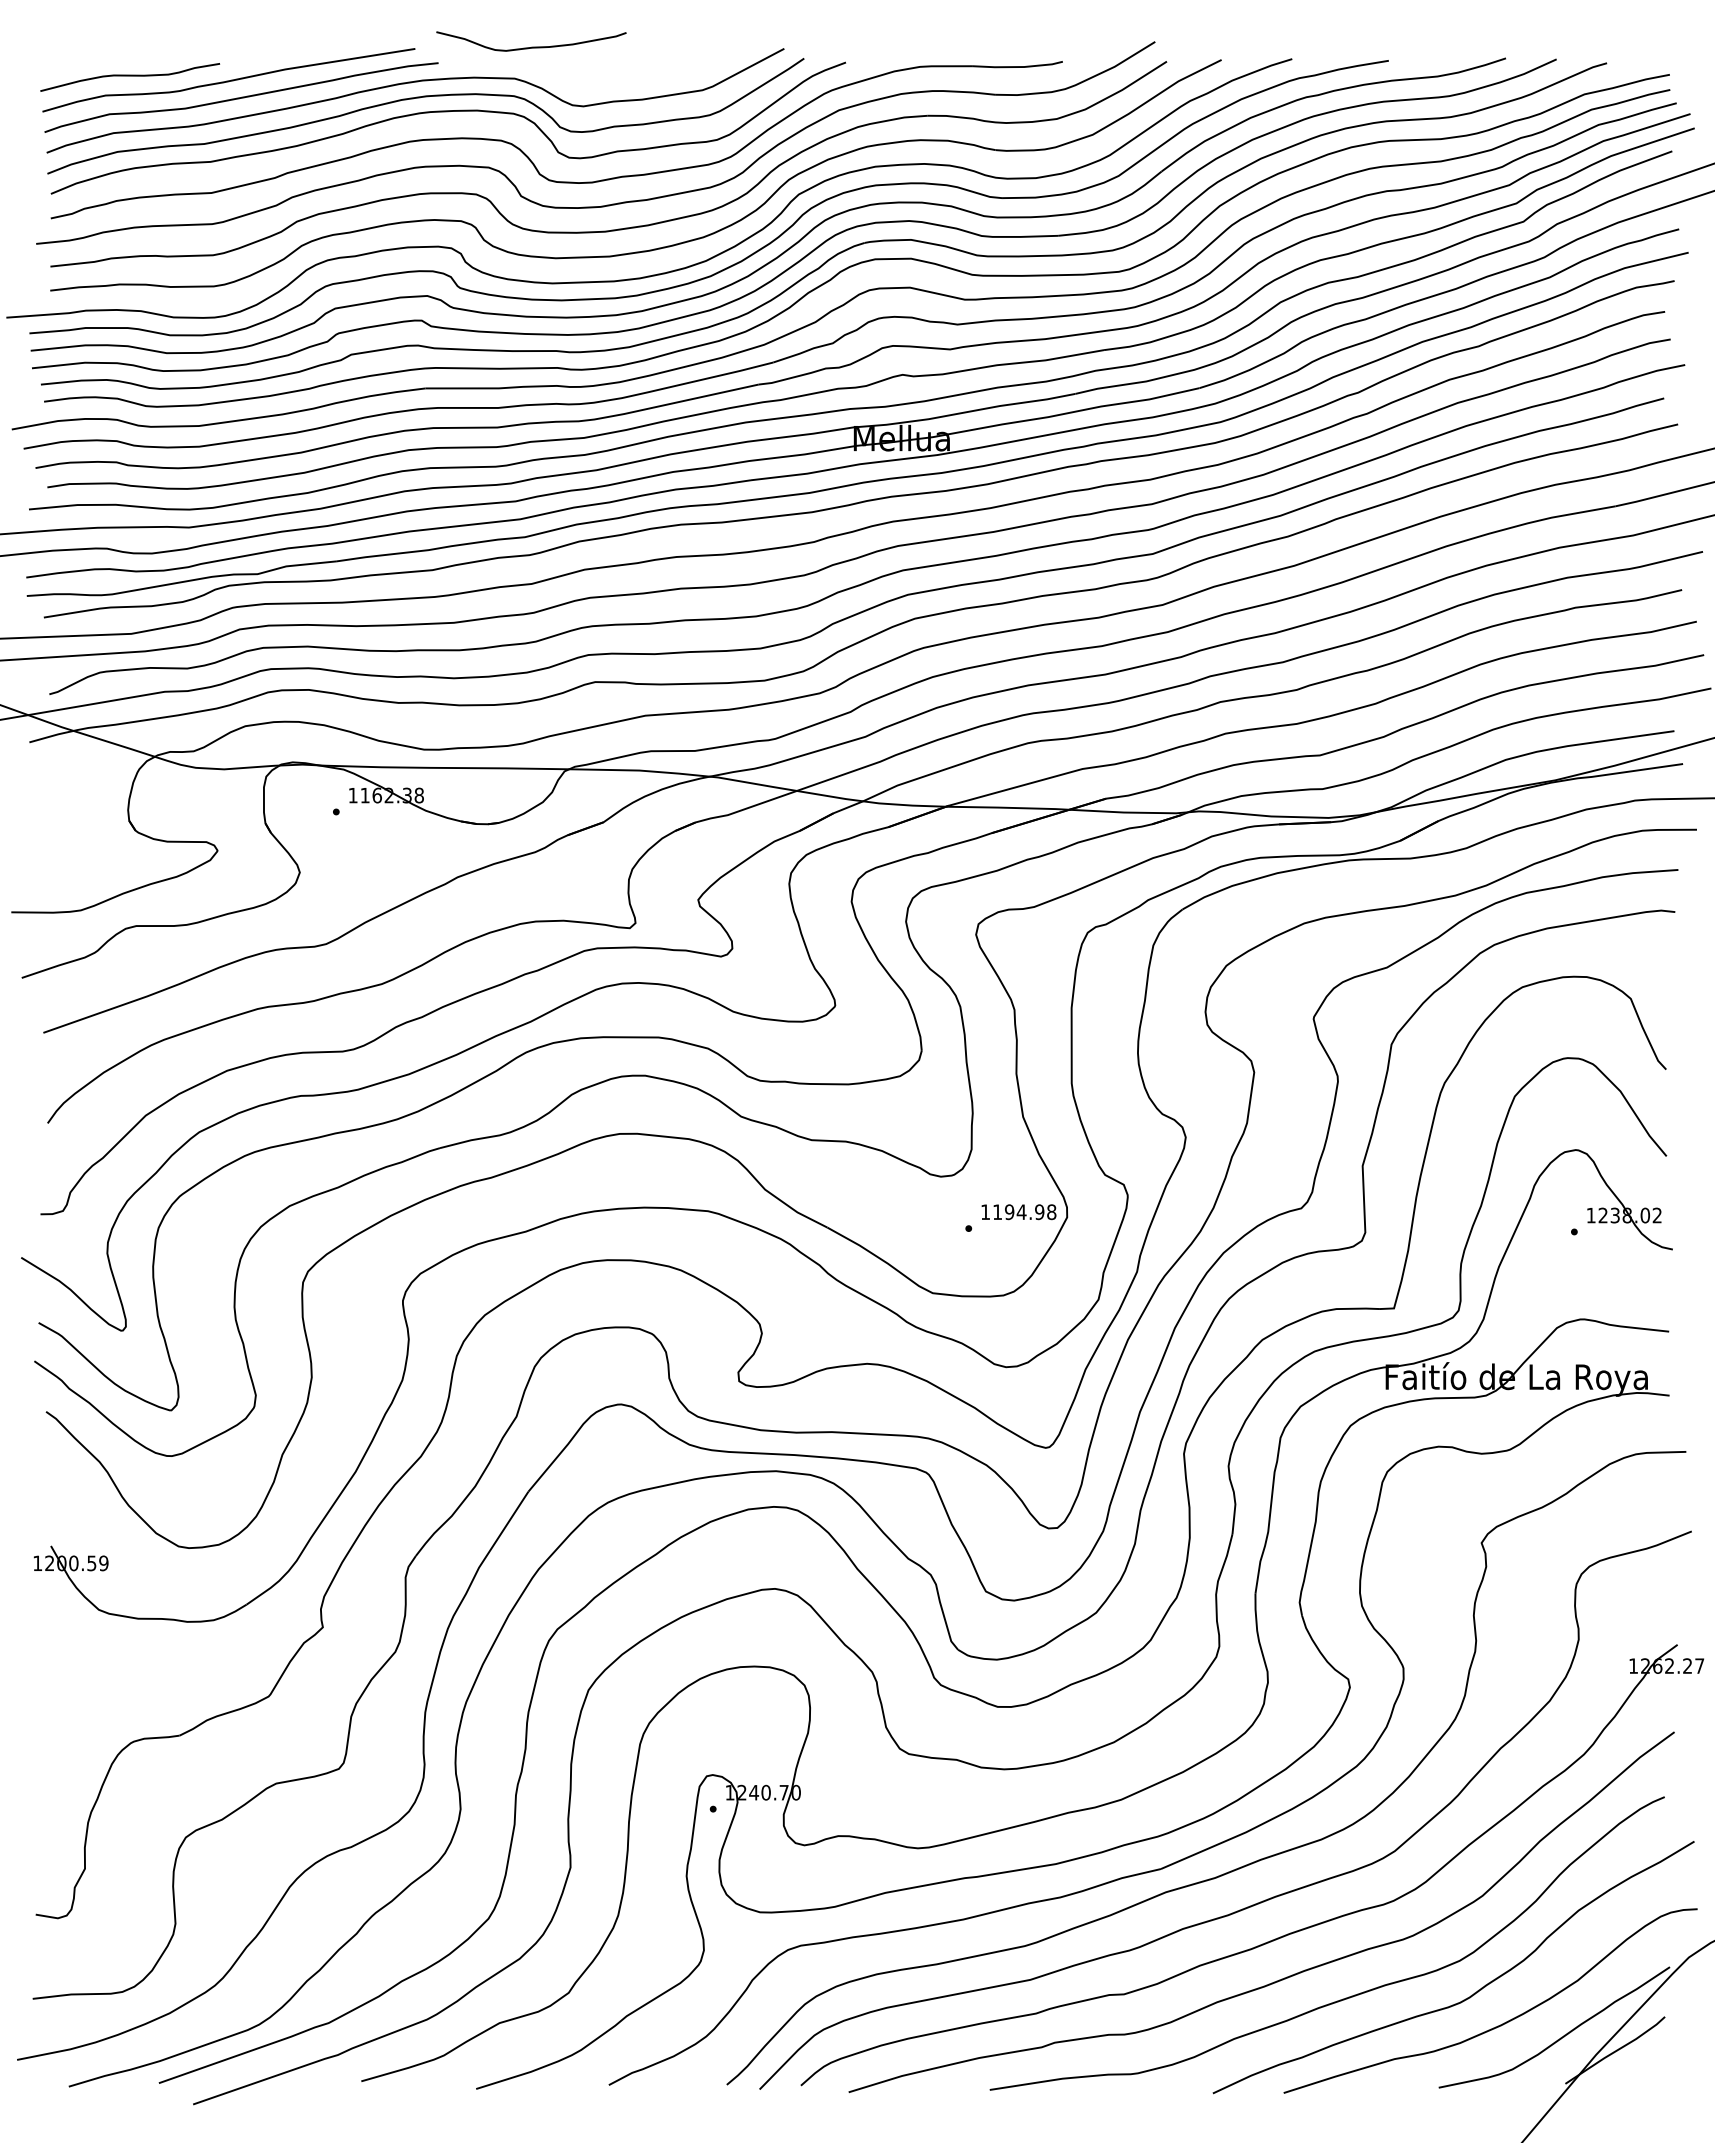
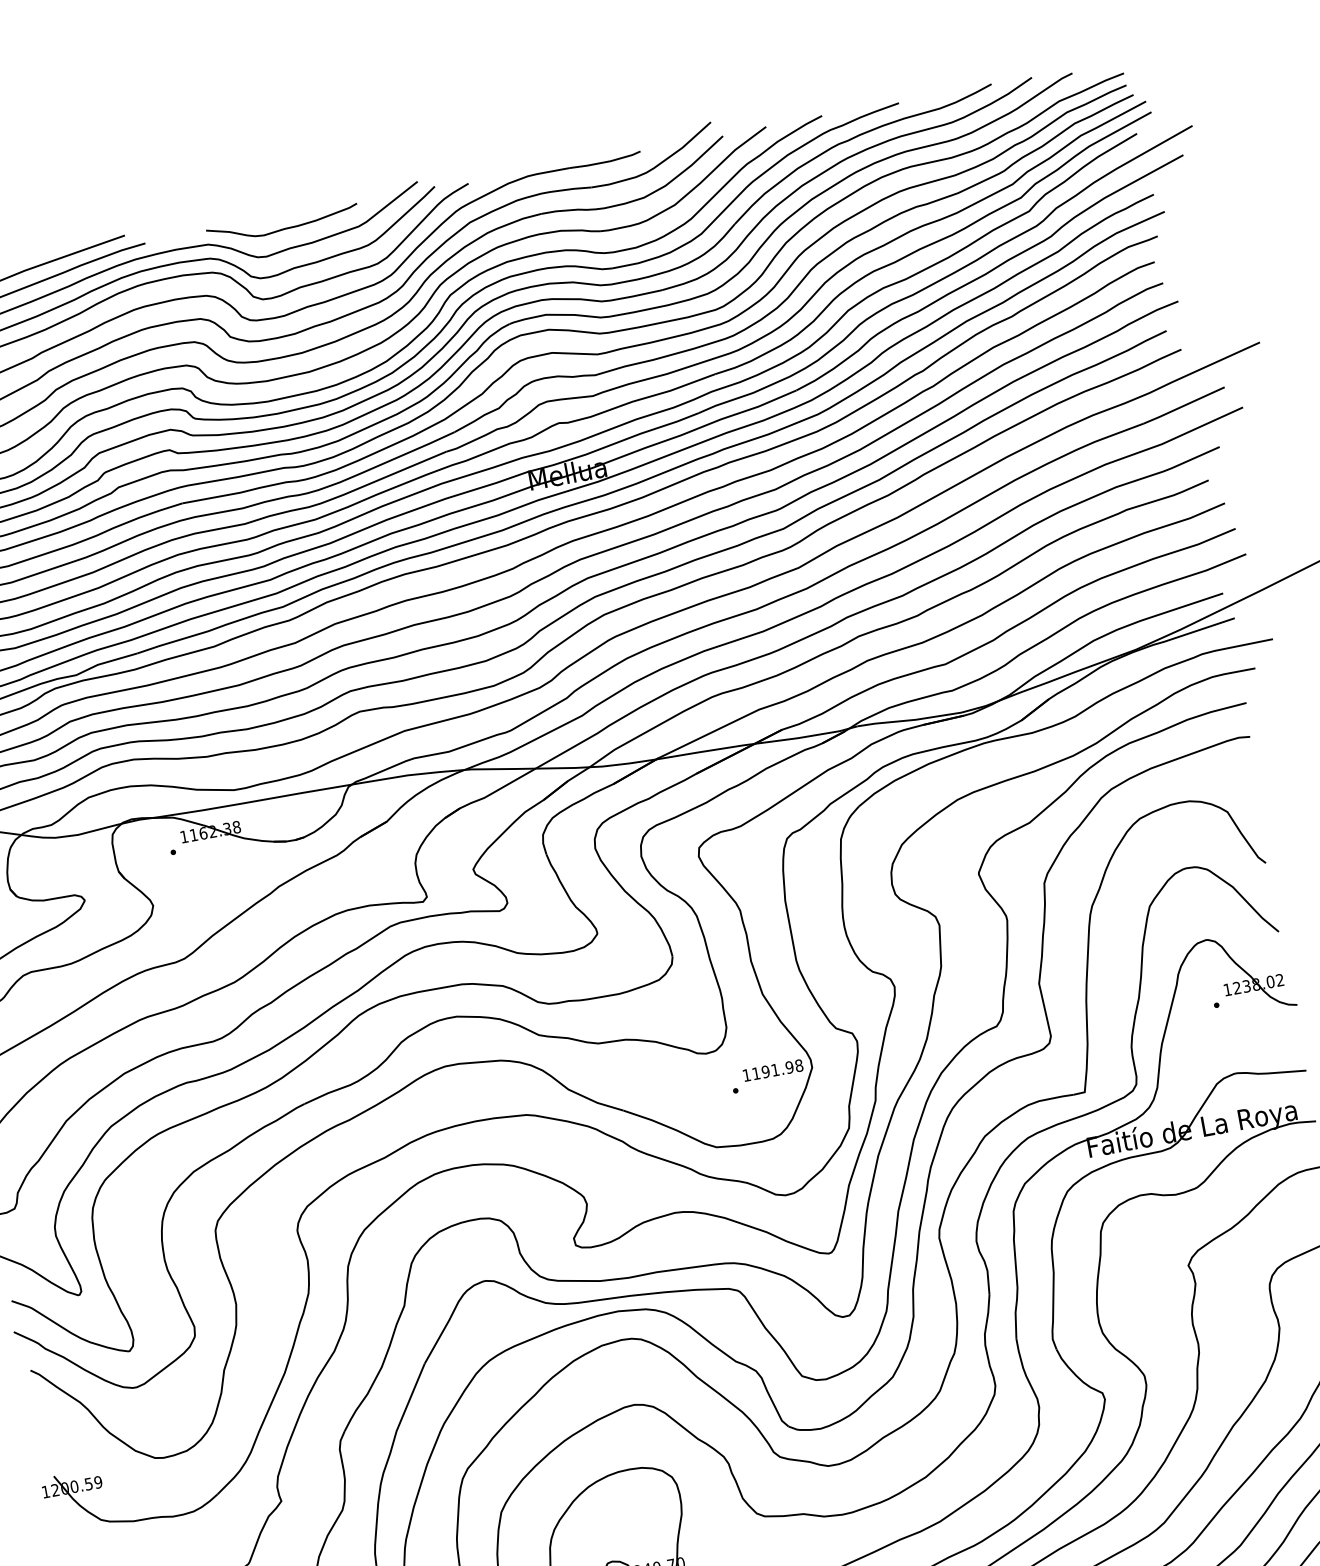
curve: (531, 46) -> (283, 228), moved
text: (1021, 1211) -> (775, 1069), 1194.98 -> 1191.98

